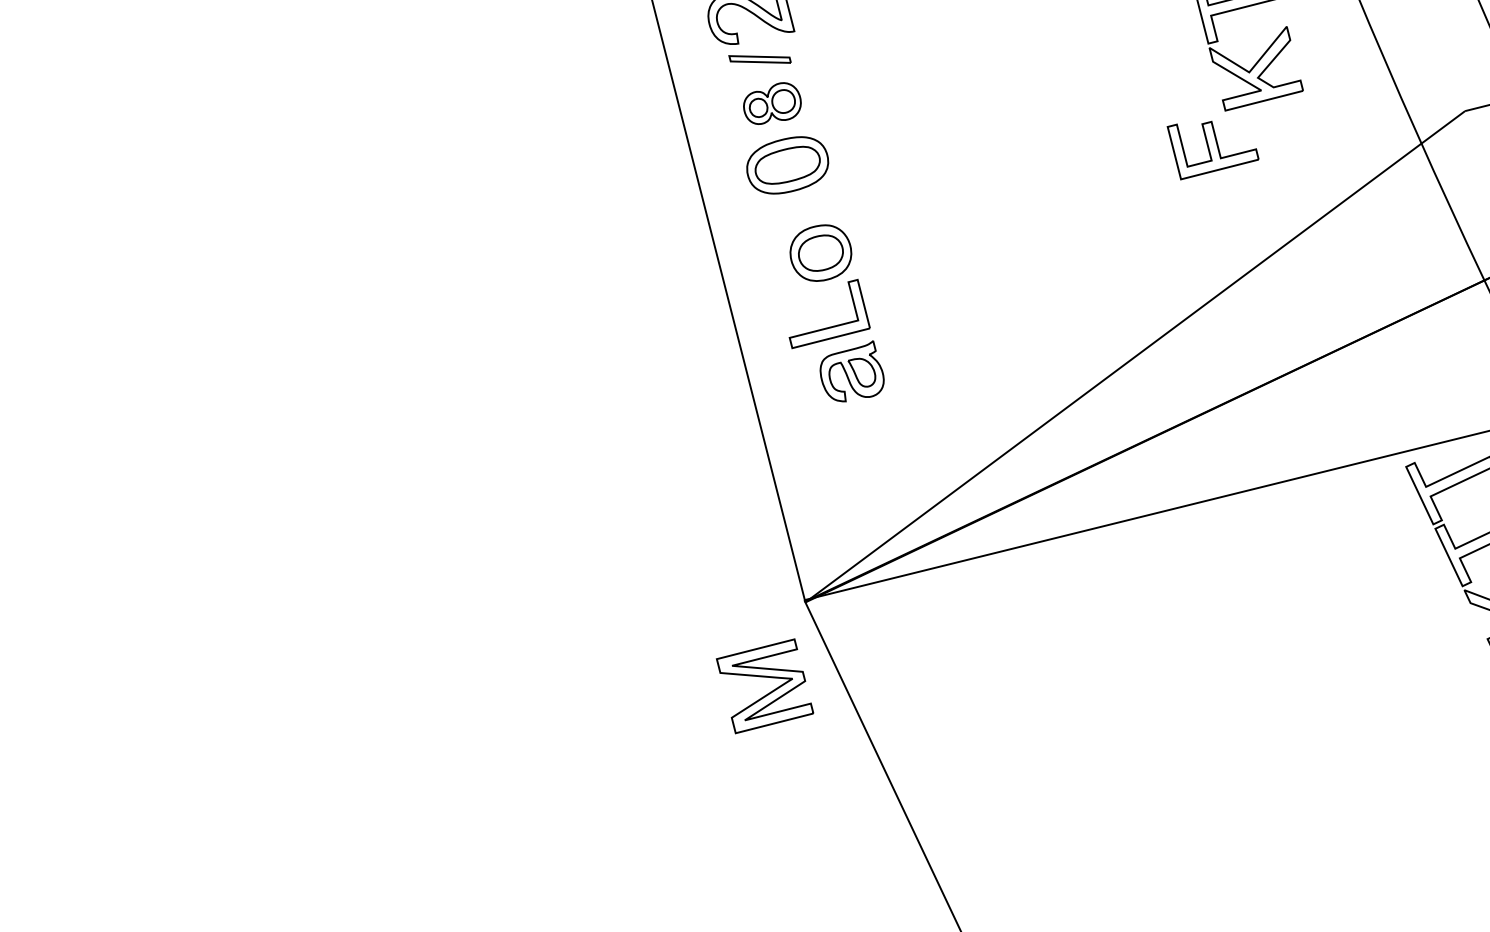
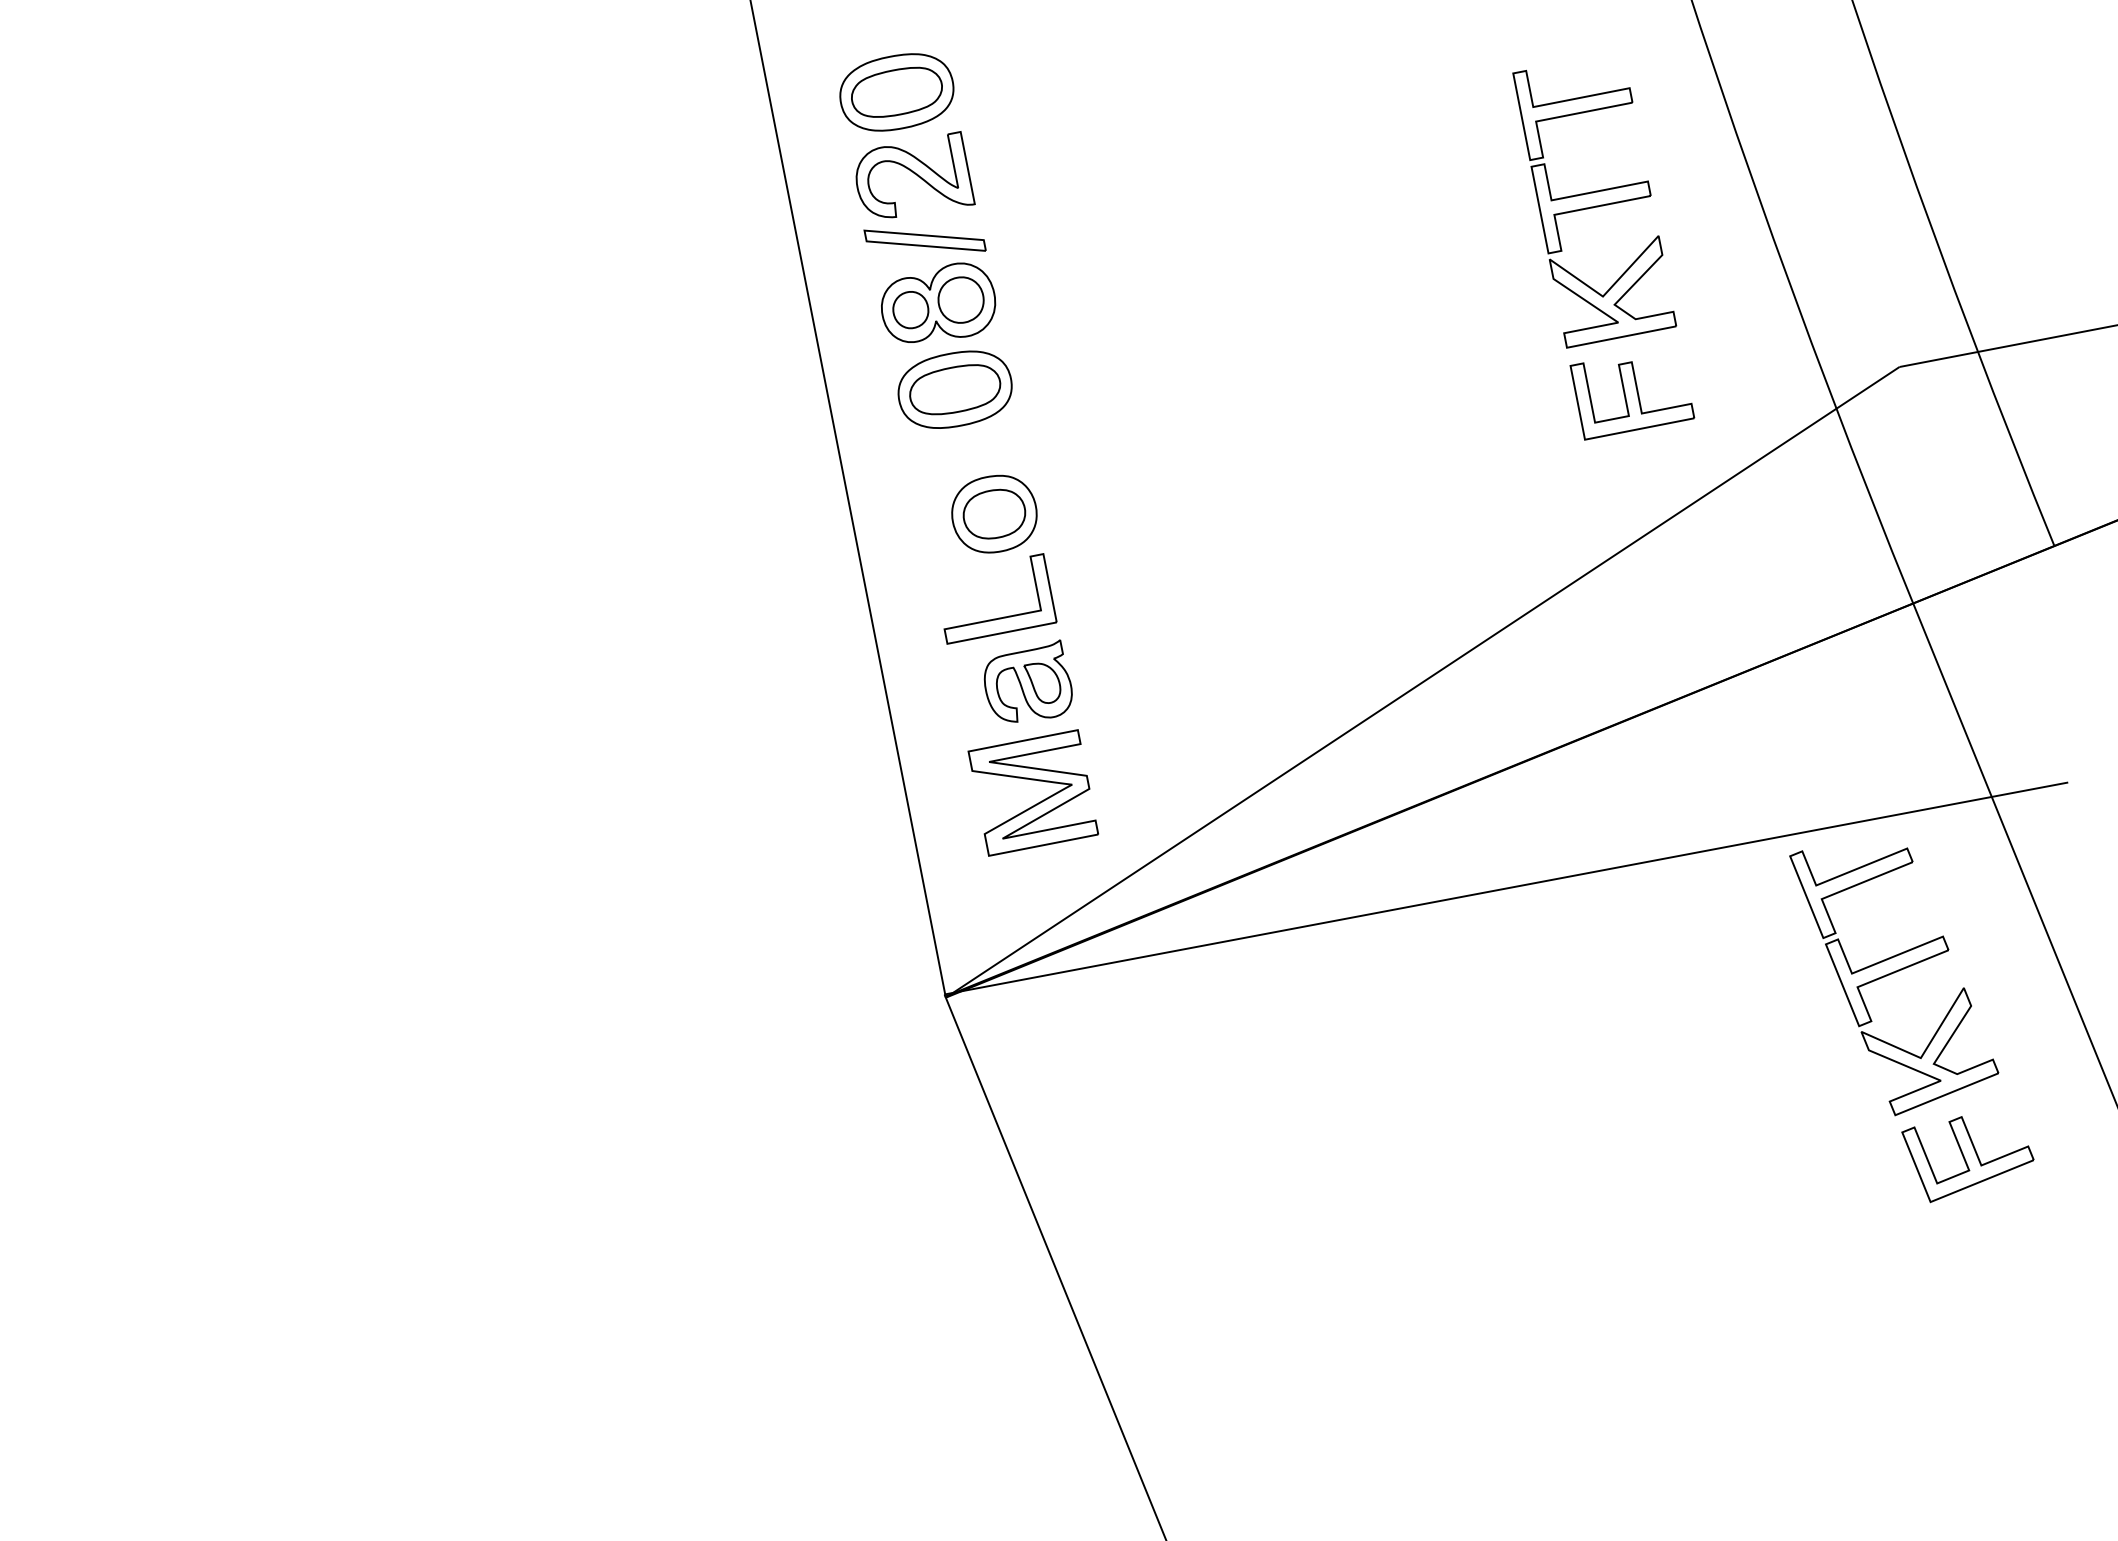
part: (759, 59) -> (924, 240), size x1.43
part: (772, 103) -> (938, 302), size x1.43
part: (1213, 149) -> (1632, 400), moved
part: (769, 692) -> (1039, 801), moved

